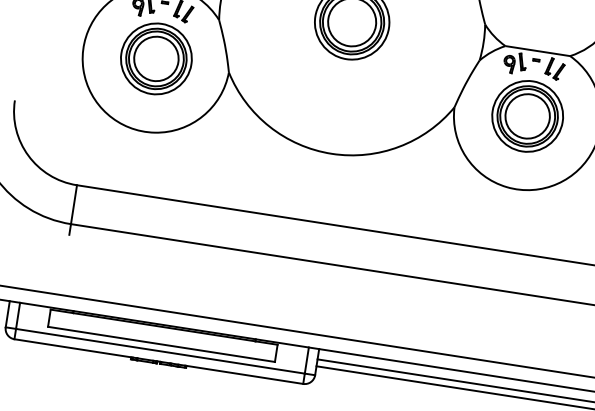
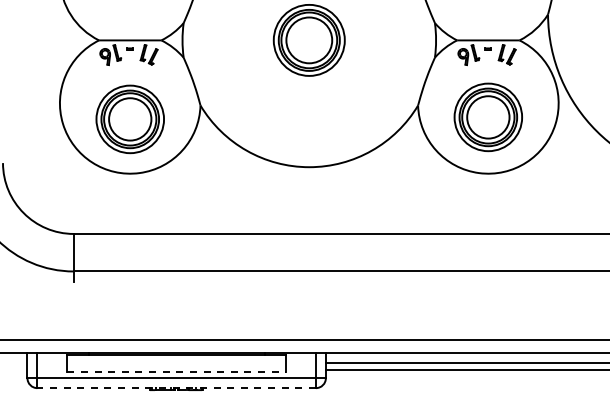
part: (155, 58) -> (129, 119), moved
part: (526, 116) -> (487, 117), moved
line: (162, 344) -> (177, 371), solid -> dashed
line: (158, 361) -> (176, 388), solid -> dashed

